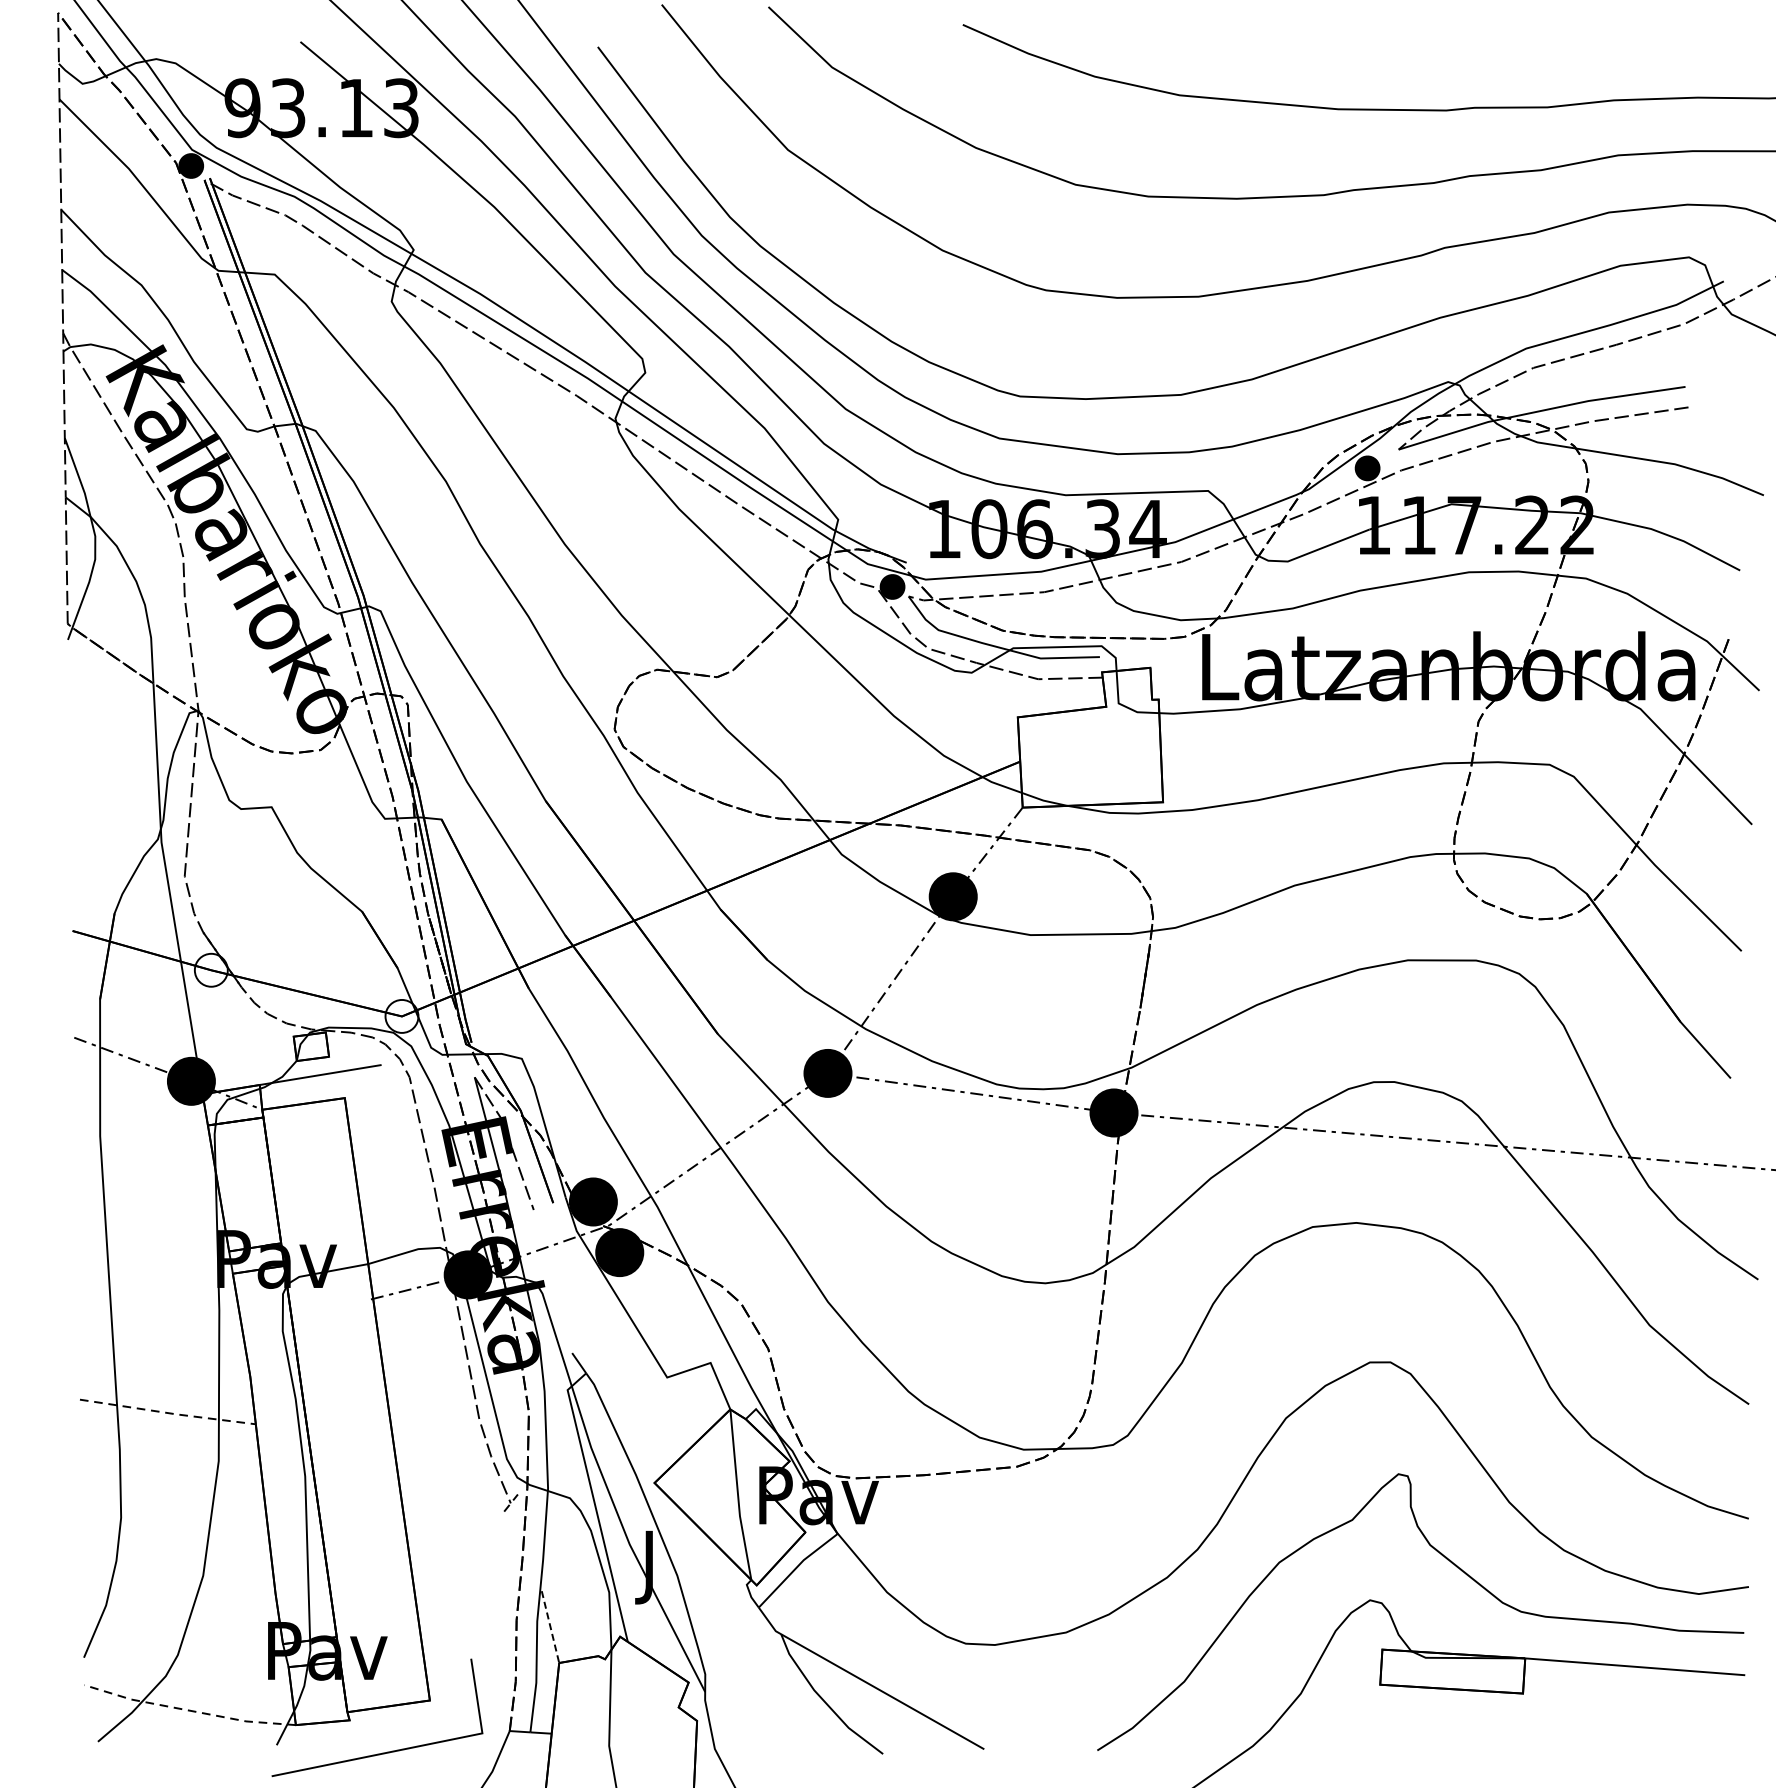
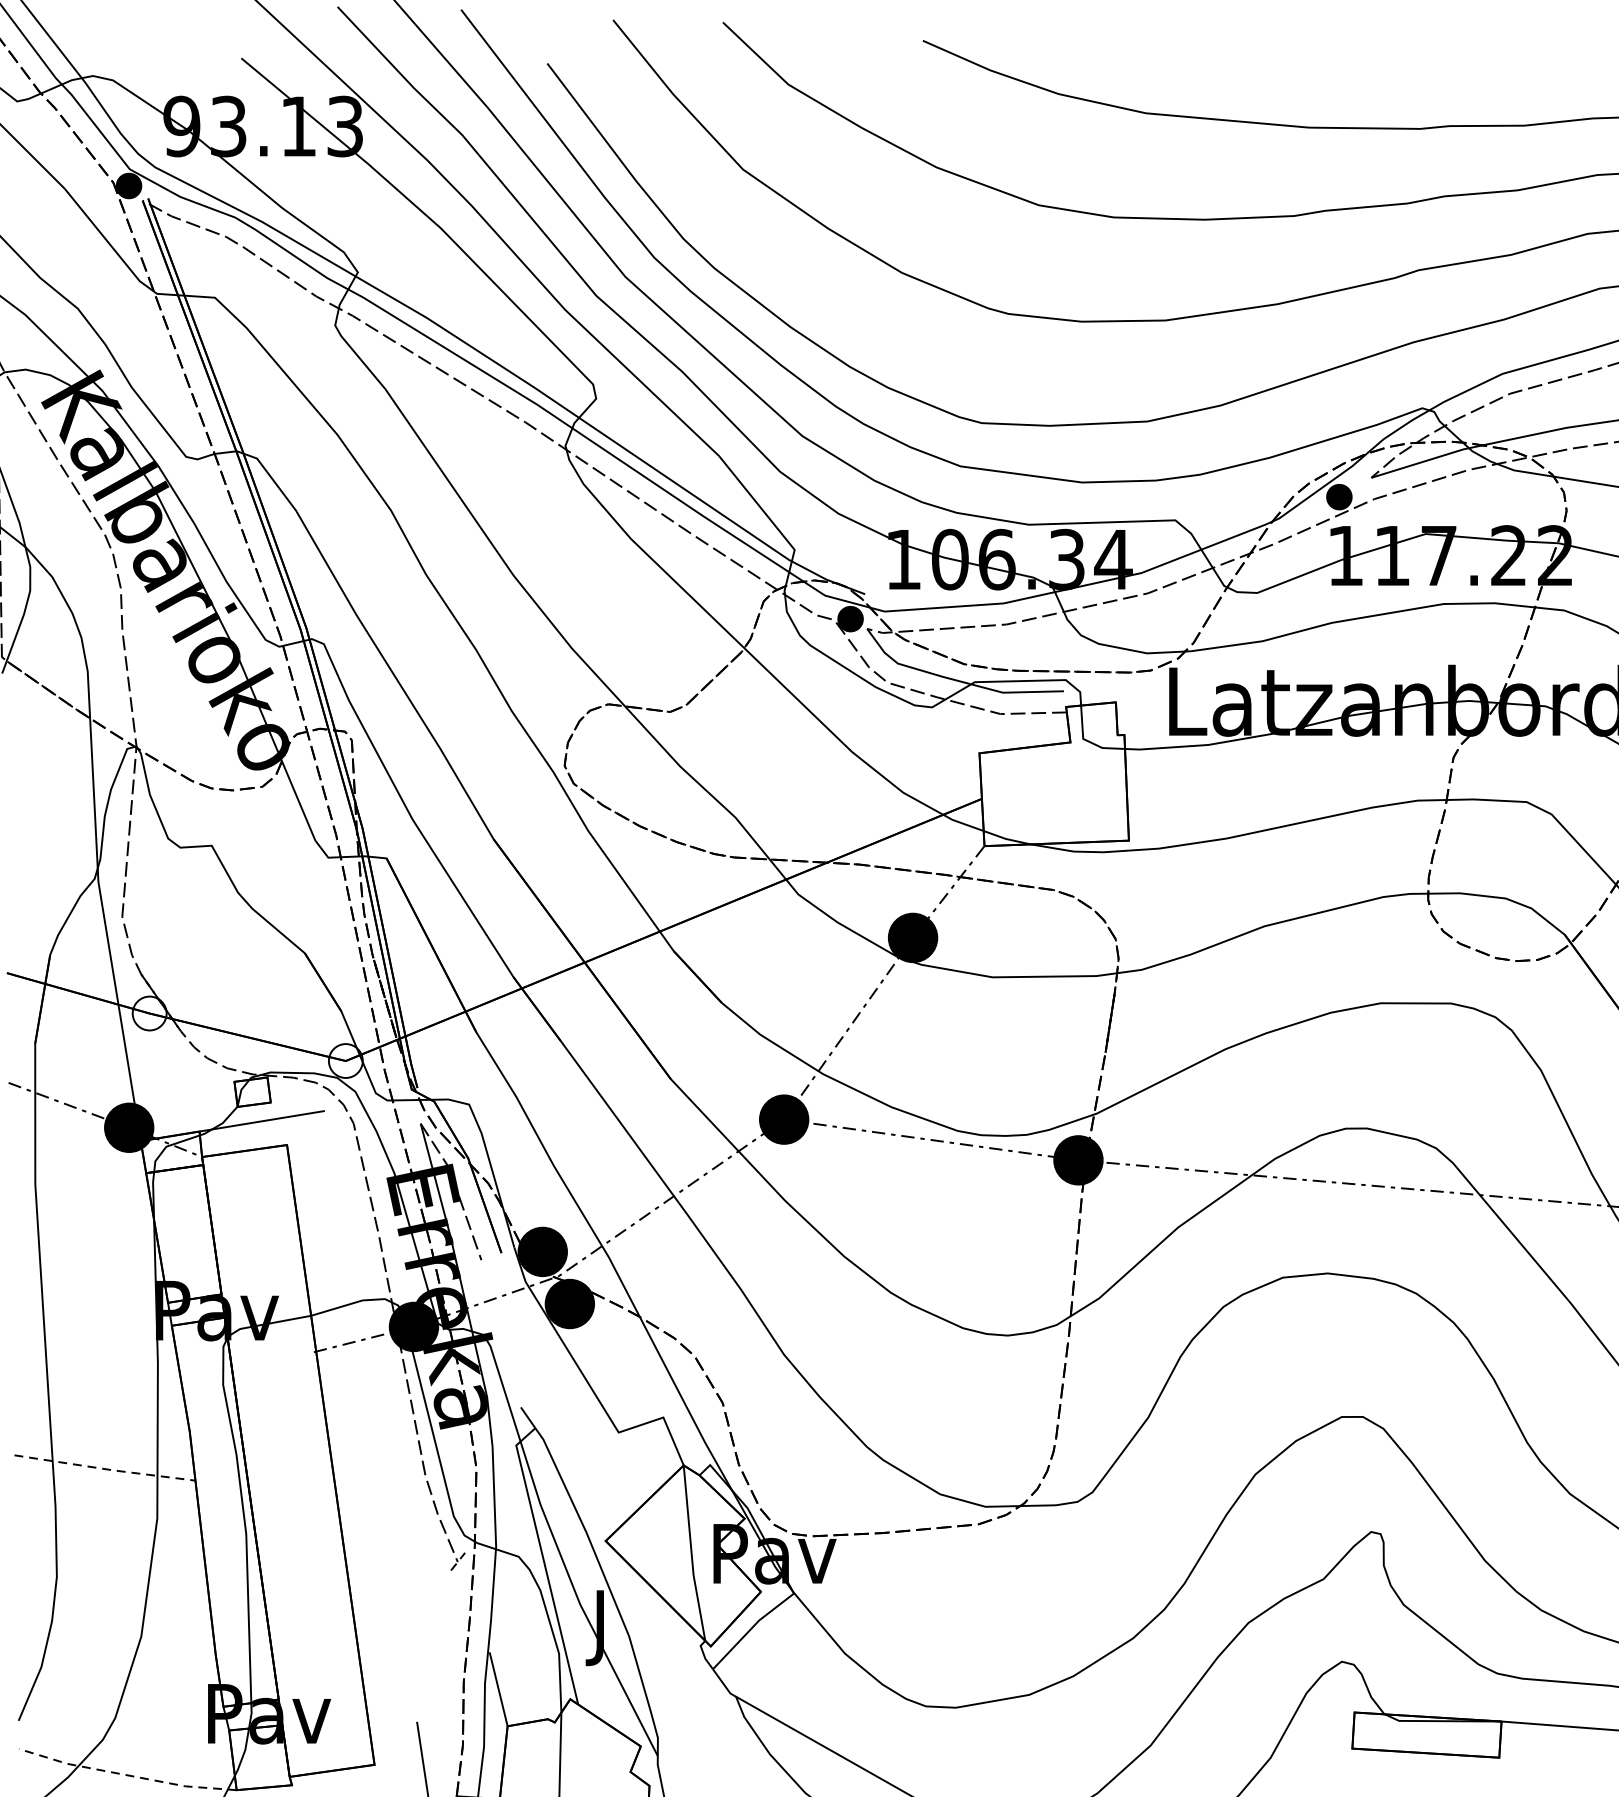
line: (550, 1627) -> (498, 1689), dashed -> solid

